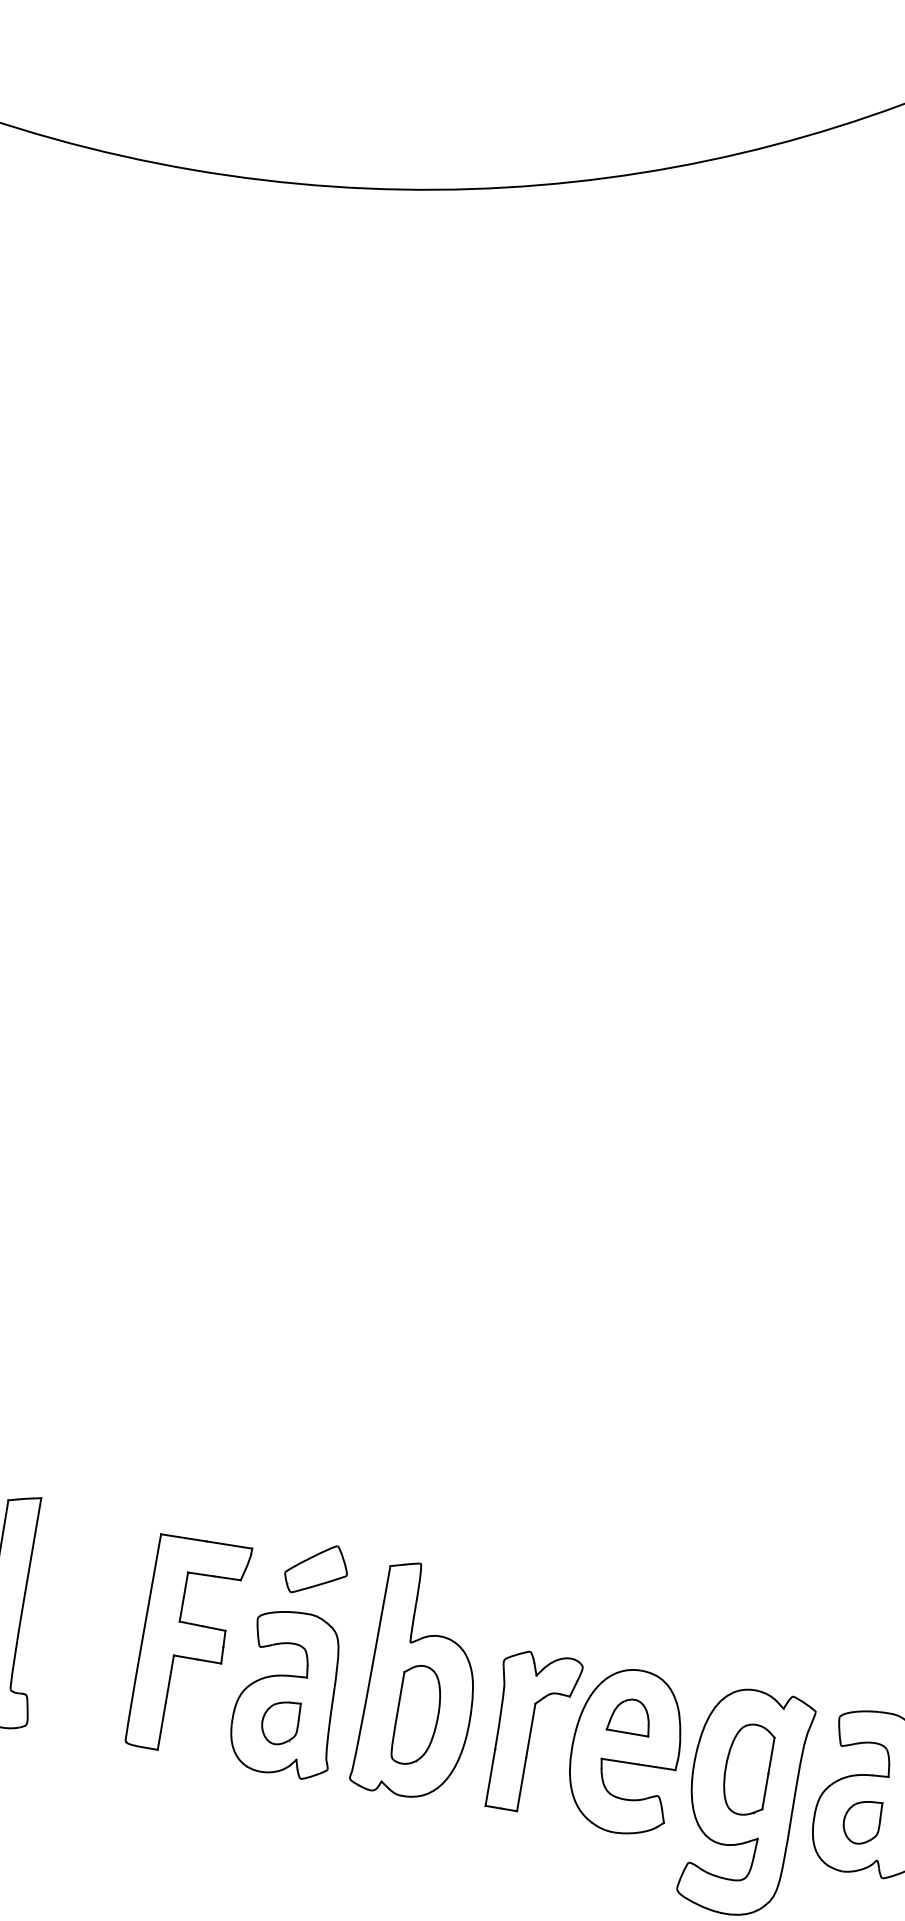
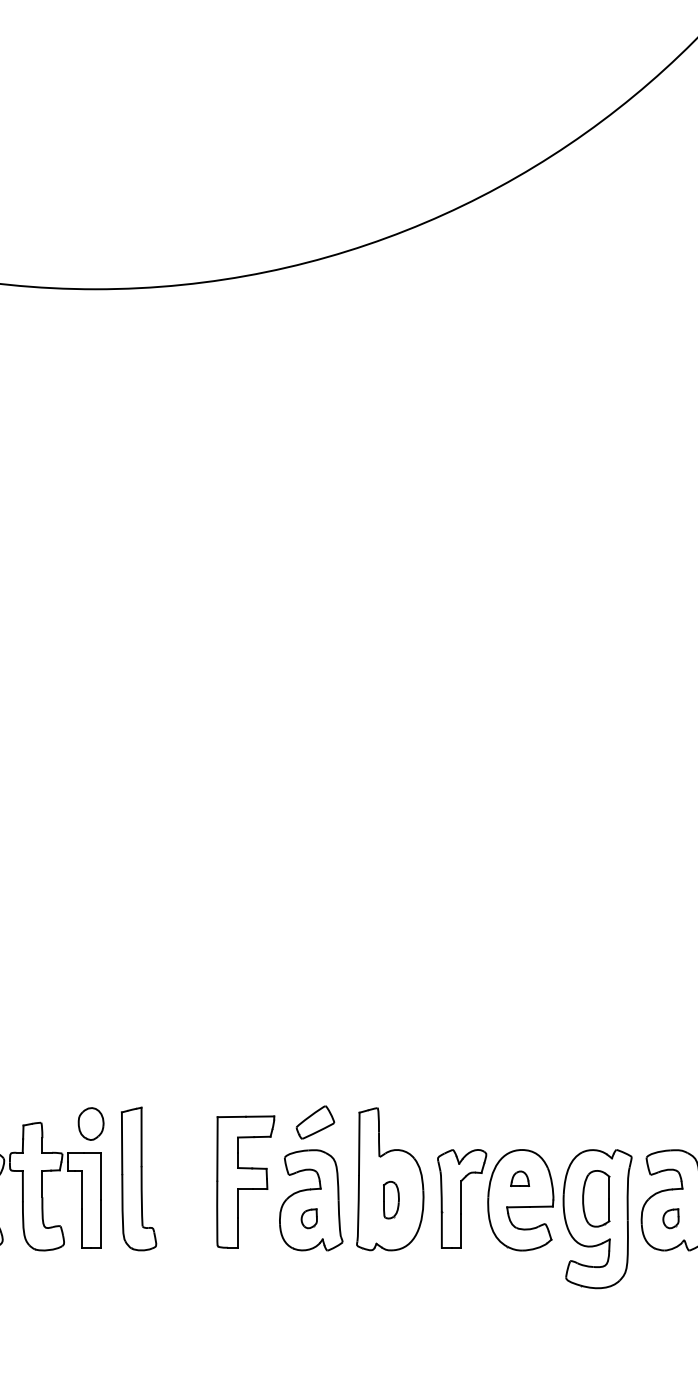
part: (417, 1714) -> (391, 1199), size x0.6
part: (629, 1715) -> (519, 1178), size x0.7
part: (280, 1722) -> (309, 1218), size x0.7
part: (861, 1821) -> (670, 1218), size x0.7

